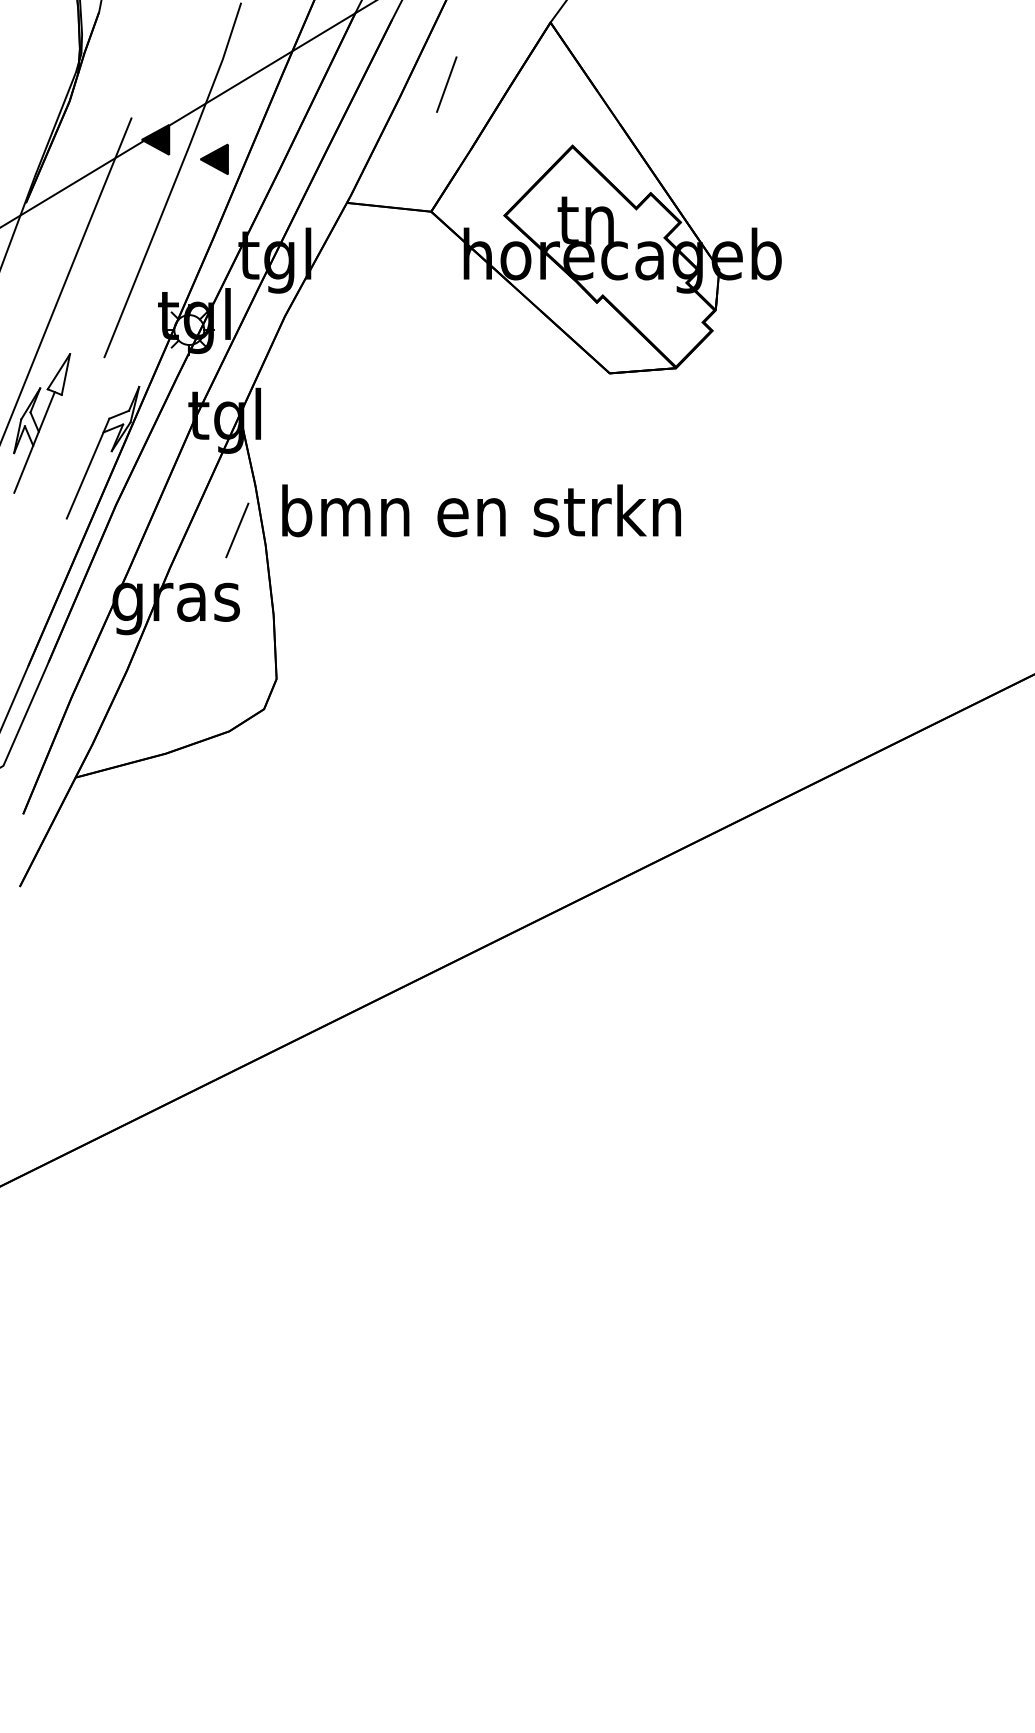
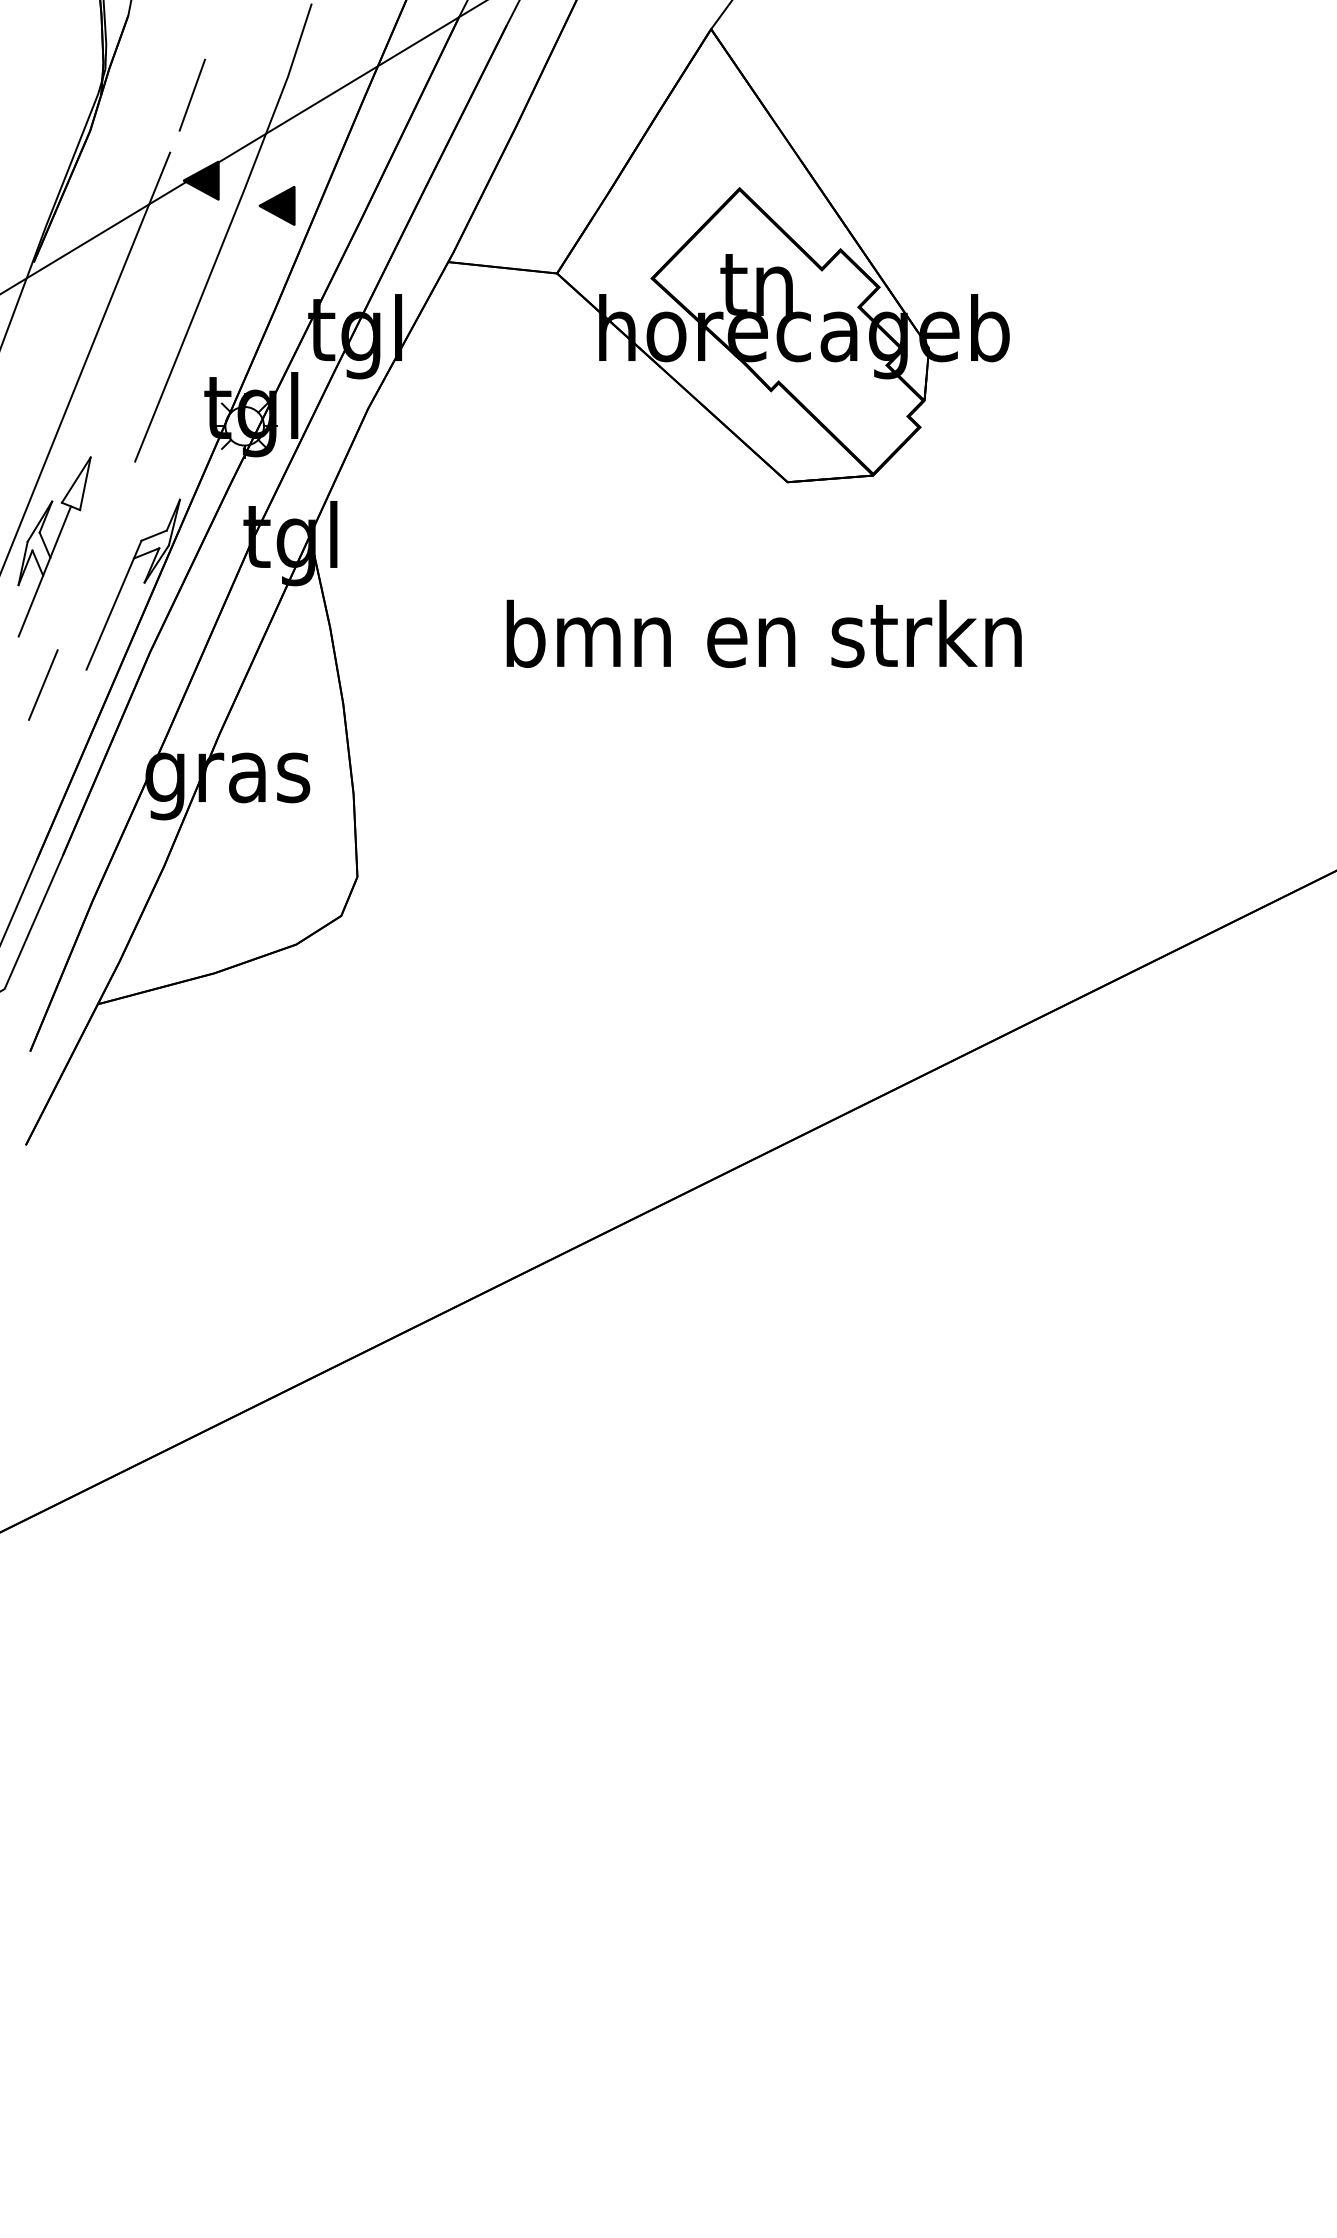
line: (446, 84) -> (192, 94), moved
text: (481, 510) -> (764, 633), moved
line: (237, 530) -> (43, 685), moved

